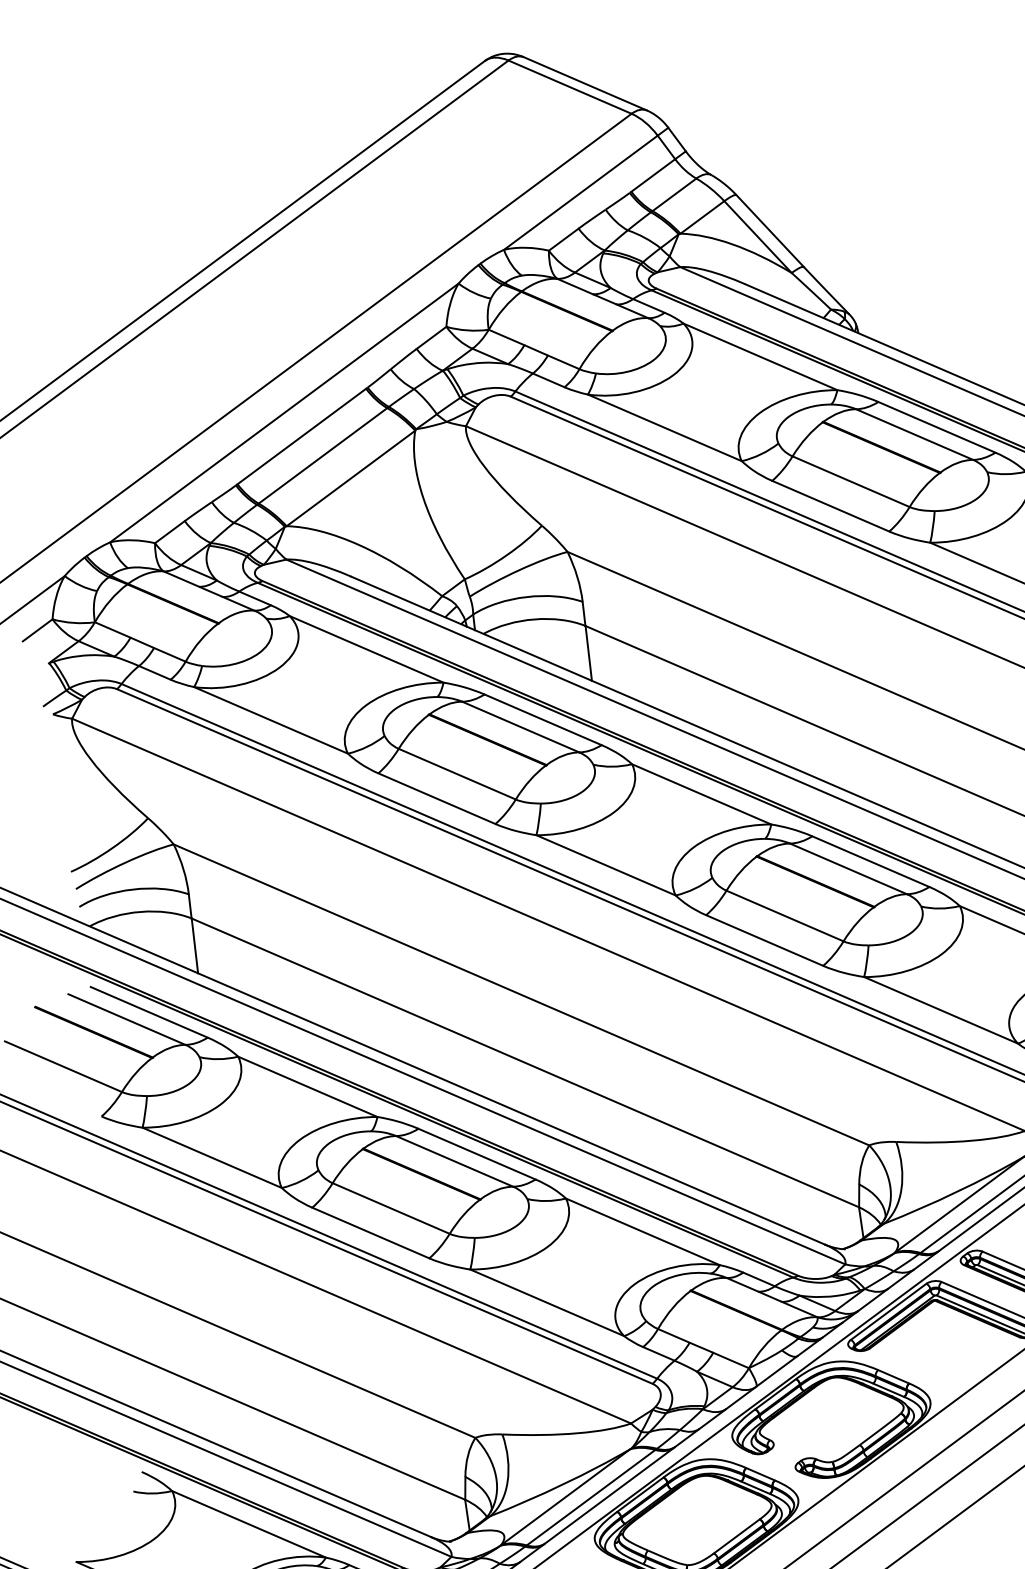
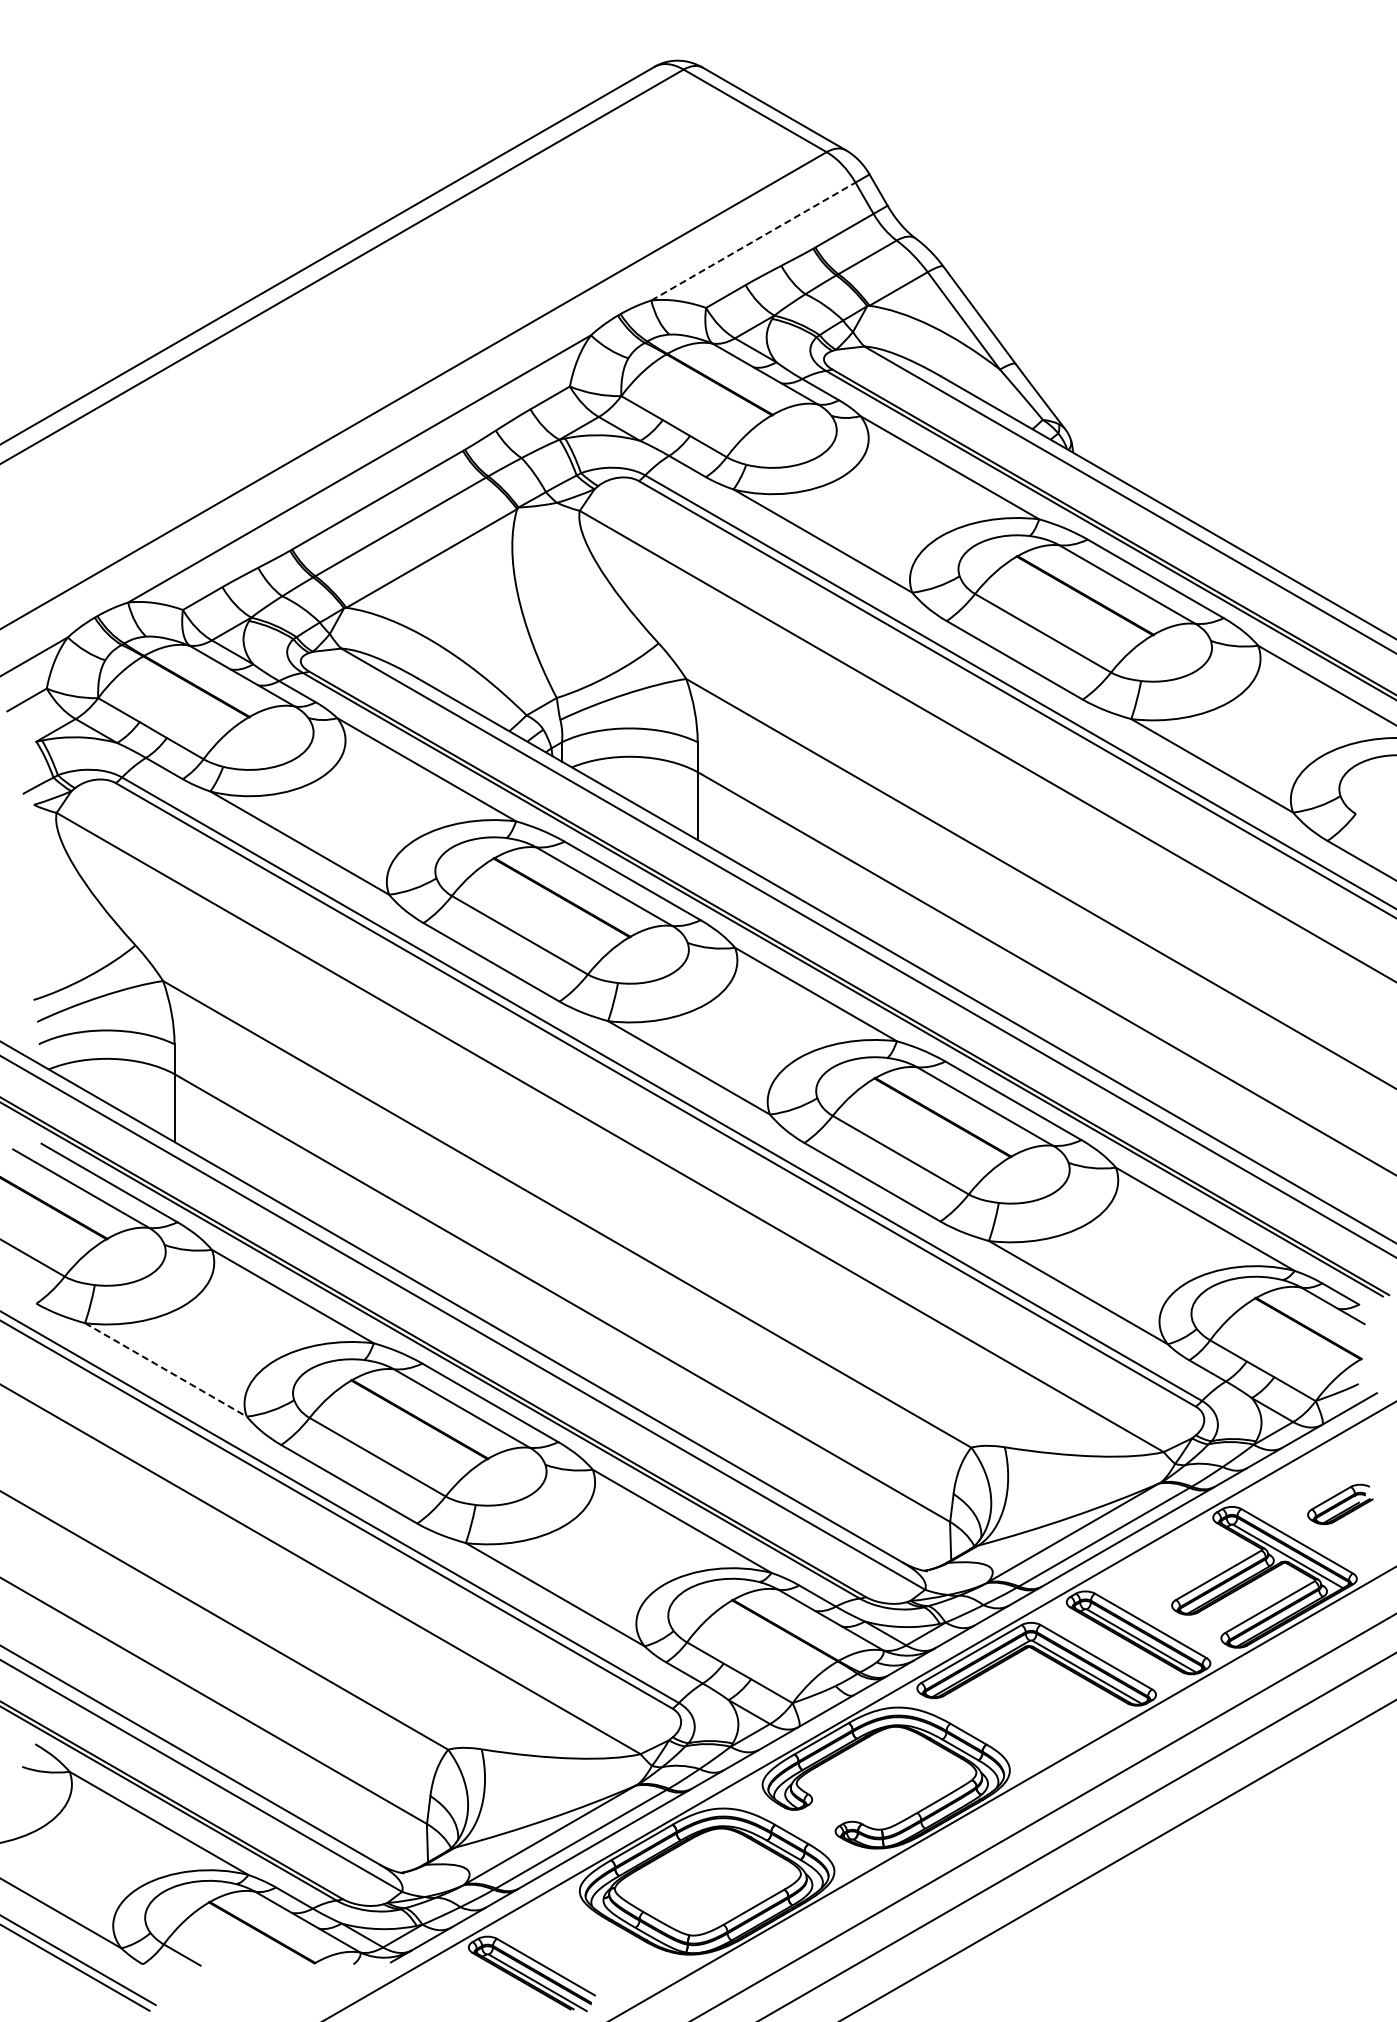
line: (580, 192) -> (753, 241), solid -> dashed
line: (212, 1158) -> (166, 1370), solid -> dashed

